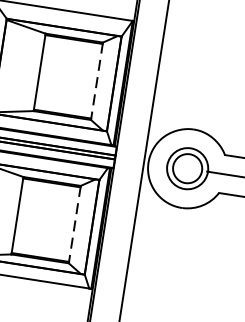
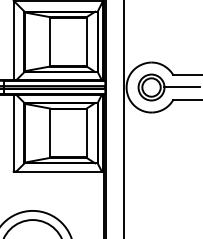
line: (96, 80) -> (86, 41), dashed -> solid
line: (74, 224) -> (86, 133), dashed -> solid

